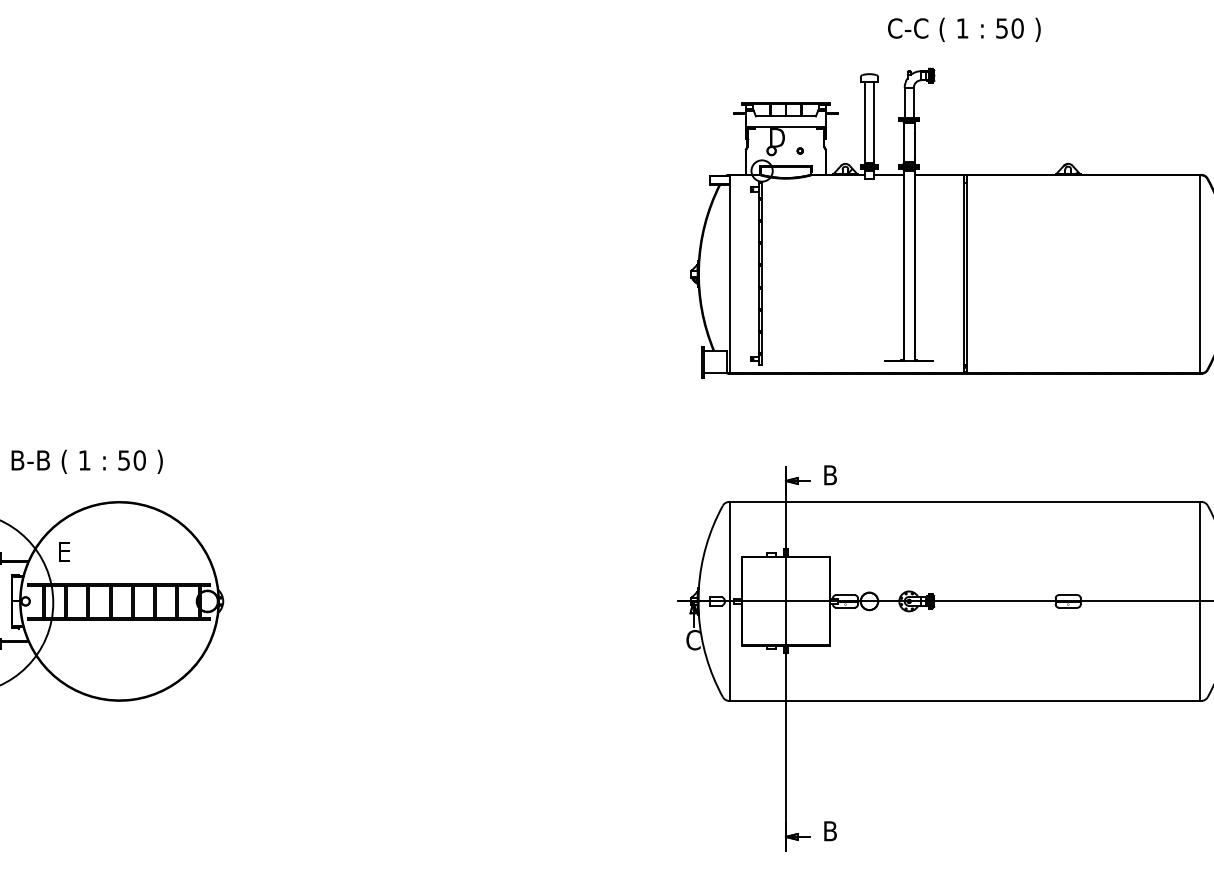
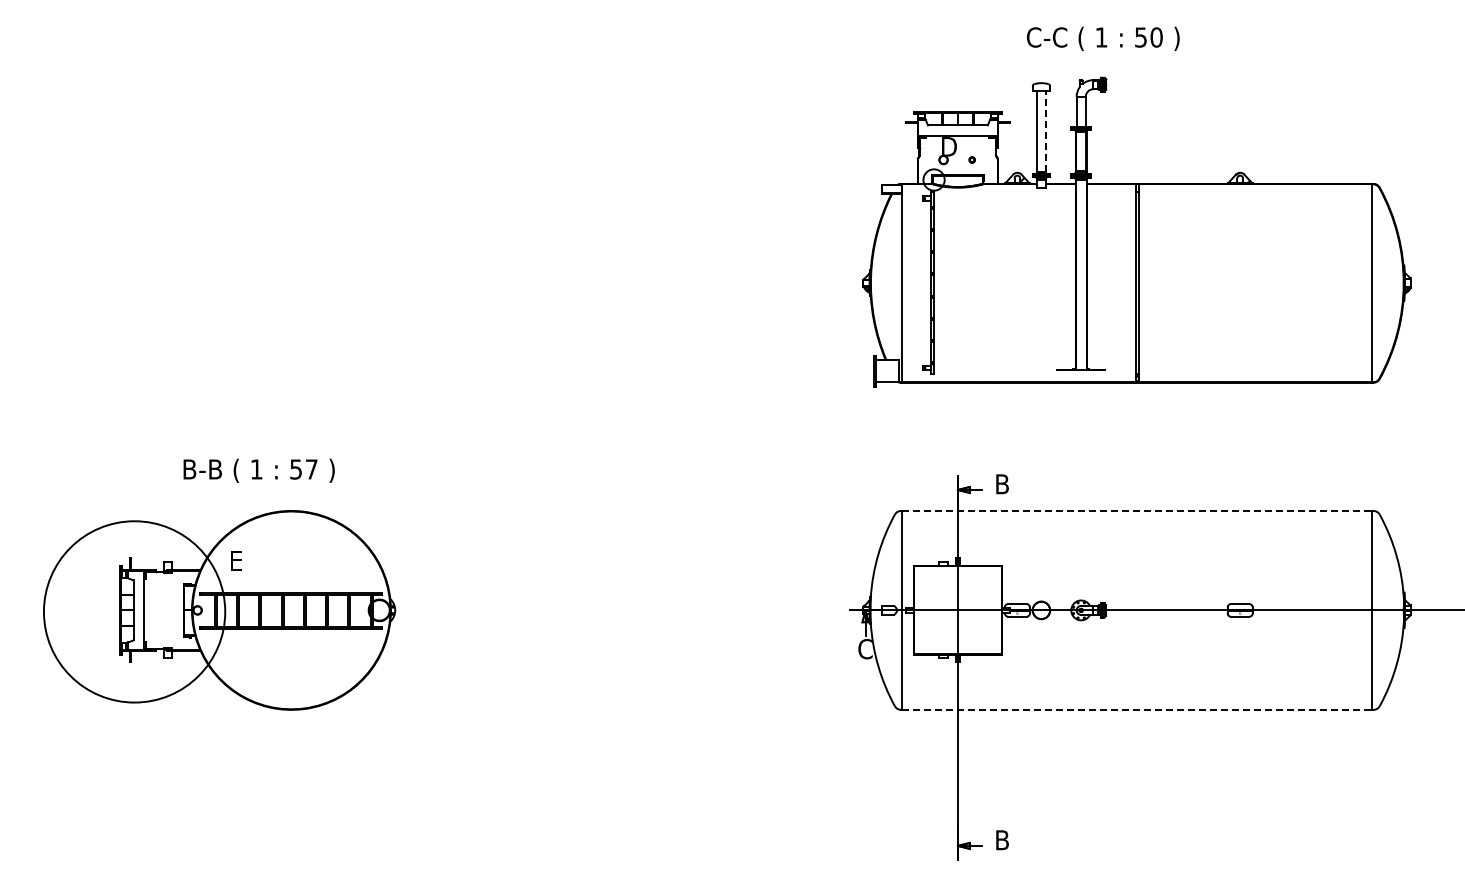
text: (964, 29) -> (1103, 38), moved
line: (873, 121) -> (1045, 130), solid -> dashed
text: (139, 460) -> (311, 469), 50 -> 57
line: (965, 501) -> (1137, 510), solid -> dashed
line: (965, 700) -> (1137, 709), solid -> dashed

